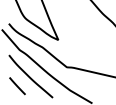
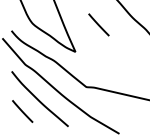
line: (76, 19) -> (98, 25), added

